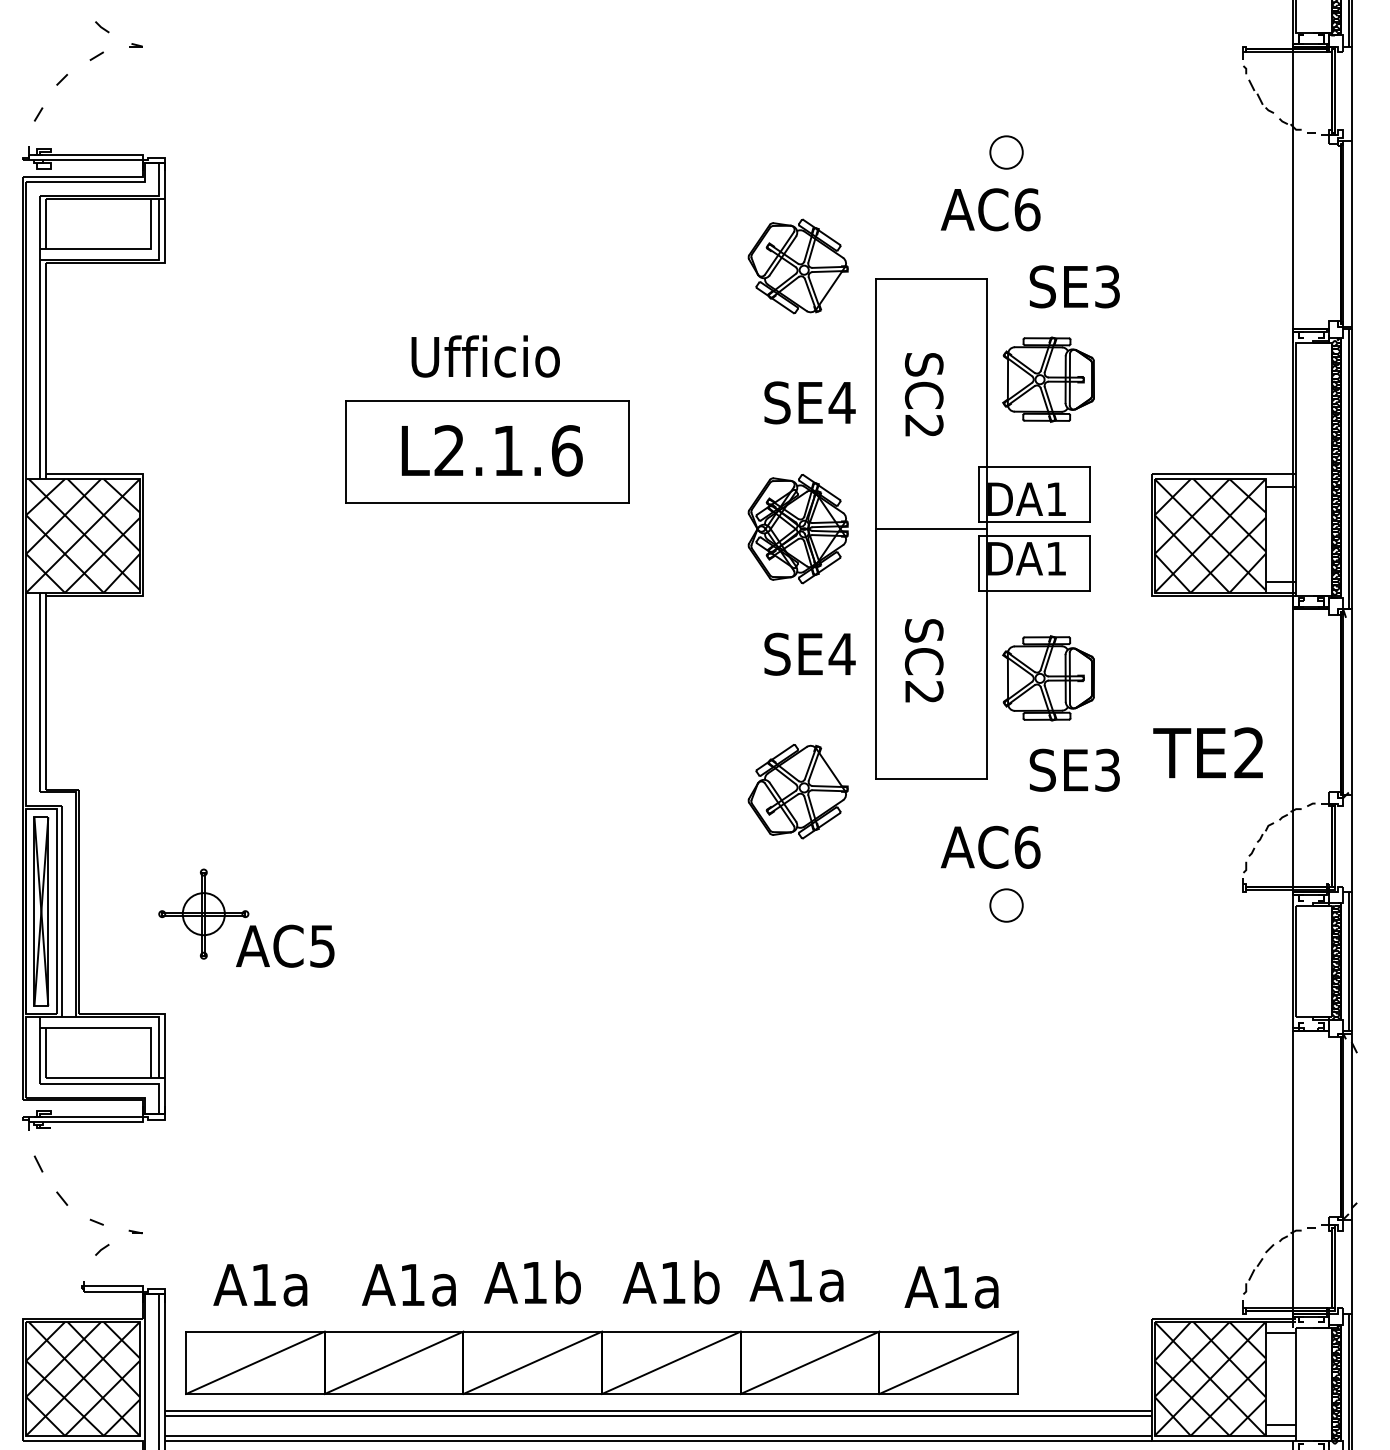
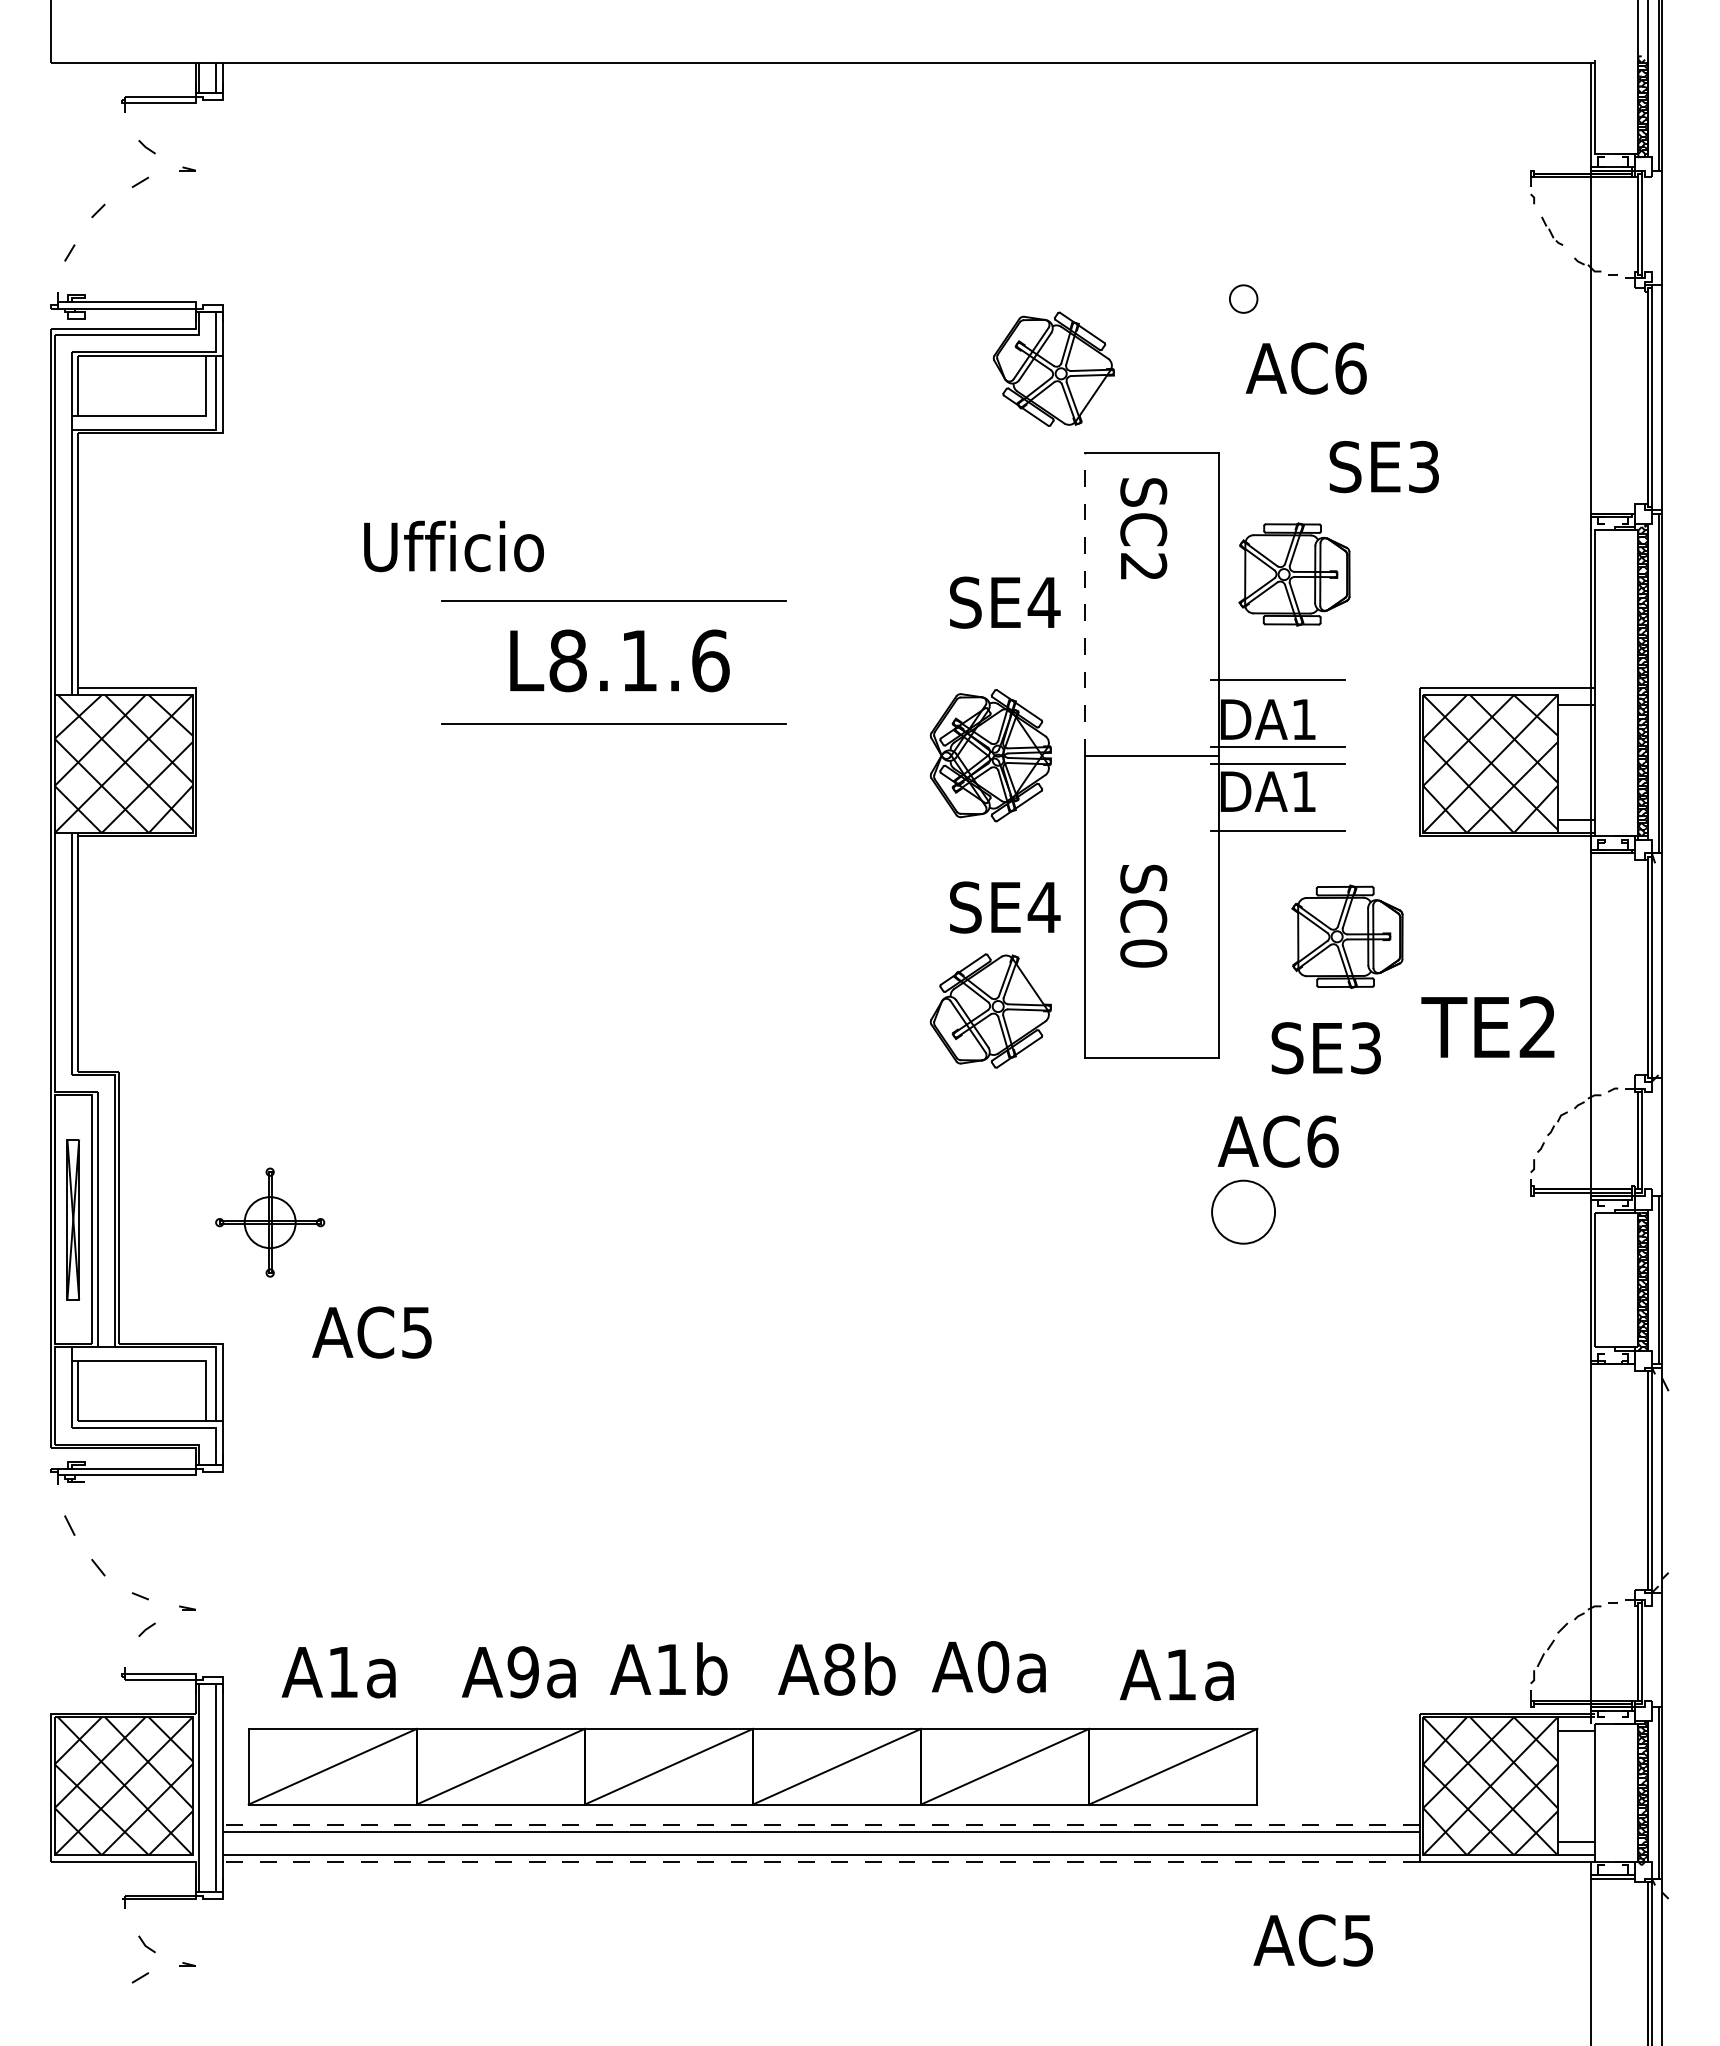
part: (1260, 95) -> (1551, 230), size x0.7
circle: (1006, 152) -> (1243, 298), size x0.7
text: (990, 209) -> (1305, 368), moved
part: (797, 265) -> (1053, 368), moved
text: (1074, 287) -> (1383, 467), moved
text: (485, 356) -> (453, 546), moved
text: (924, 394) -> (1143, 528), moved
line: (875, 403) -> (1084, 603), solid -> dashed
text: (449, 450) -> (567, 660), L2.1.6 -> L8.1.6
line: (345, 451) -> (442, 661), removed
line: (628, 451) -> (785, 661), removed
line: (979, 494) -> (1210, 713), removed
line: (1090, 494) -> (1345, 713), removed
line: (979, 563) -> (1210, 797), removed
line: (1090, 563) -> (1345, 797), removed
part: (1048, 678) -> (1347, 936), moved
text: (924, 692) -> (1143, 953), SC2 -> SC0
part: (797, 791) -> (990, 1010), moved
text: (990, 847) -> (1277, 1141), moved
circle: (1006, 904) -> (1243, 1211), size x1.6
part: (41, 911) -> (73, 1219), size x0.7
text: (284, 946) -> (371, 1332), moved
text: (800, 1281) -> (993, 1667), A1a -> A0a
text: (673, 1282) -> (839, 1669), A1b -> A8b
text: (411, 1285) -> (522, 1672), A1a -> A9a
line: (657, 1410) -> (820, 1824), solid -> dashed
line: (657, 1441) -> (820, 1861), solid -> dashed

